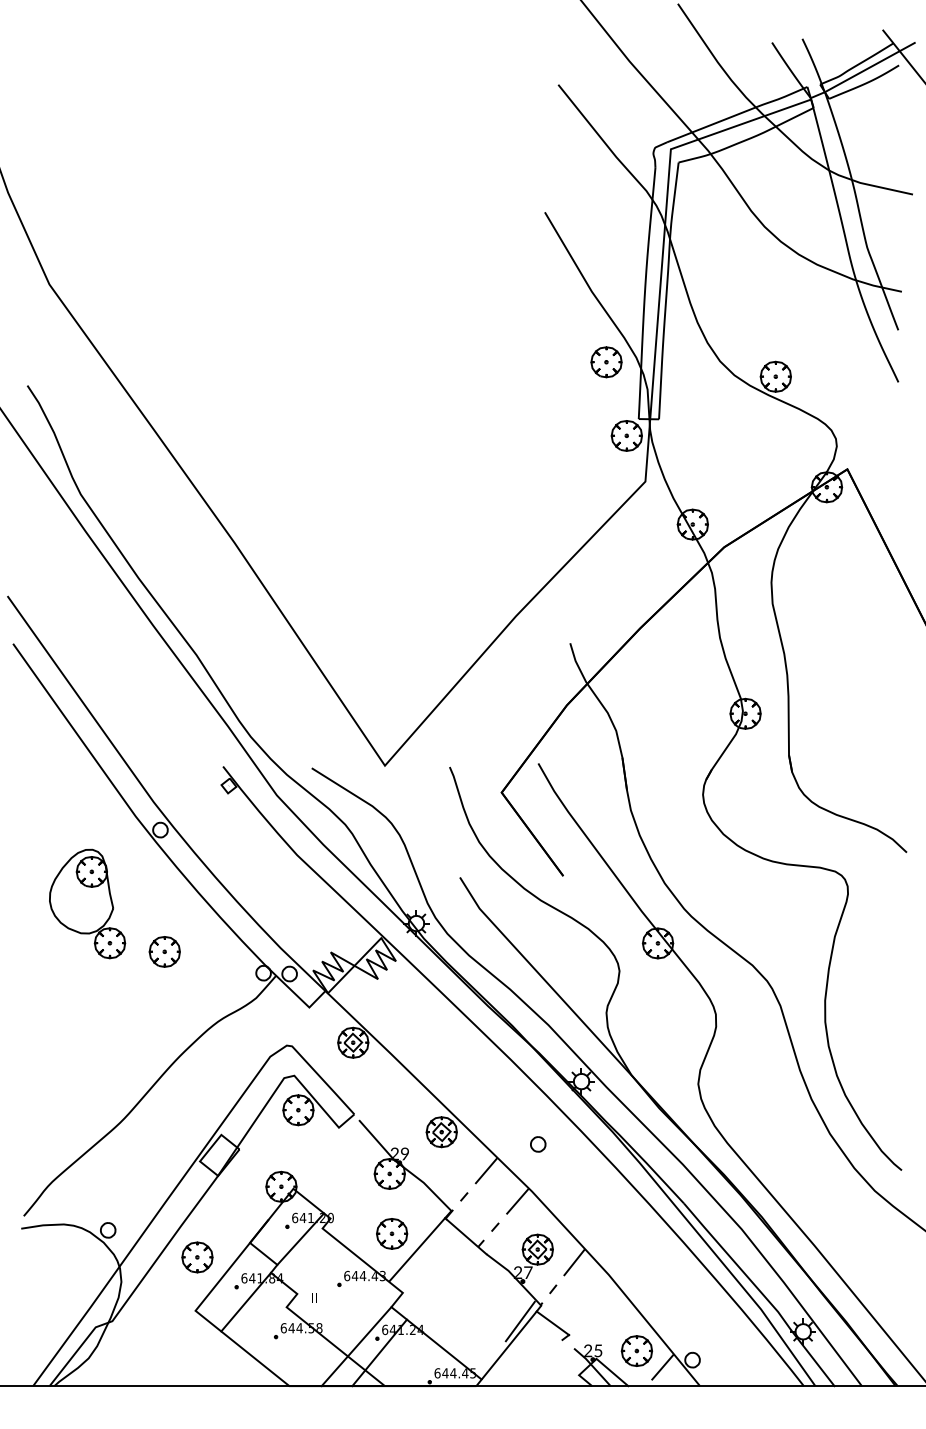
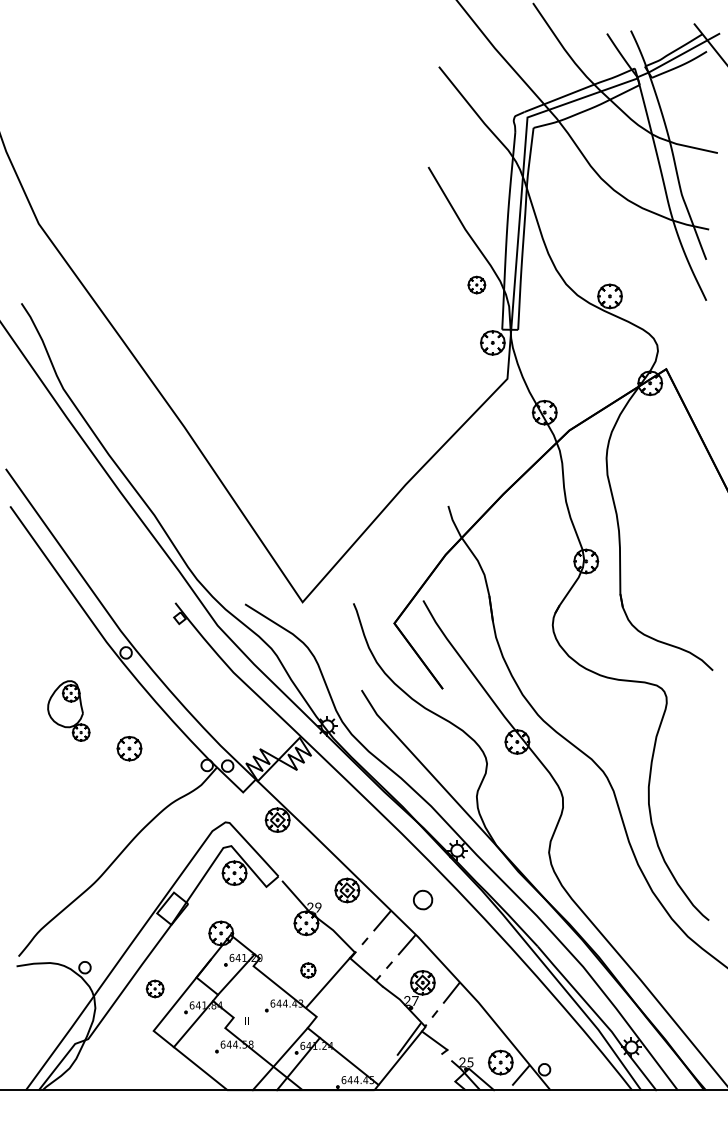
part: (606, 362) -> (476, 285), size x0.7
part: (87, 903) -> (68, 710), size x0.7
part: (538, 1144) -> (423, 900), size x1.6
part: (392, 1233) -> (308, 970), size x0.6
part: (197, 1257) -> (155, 989), size x0.7

